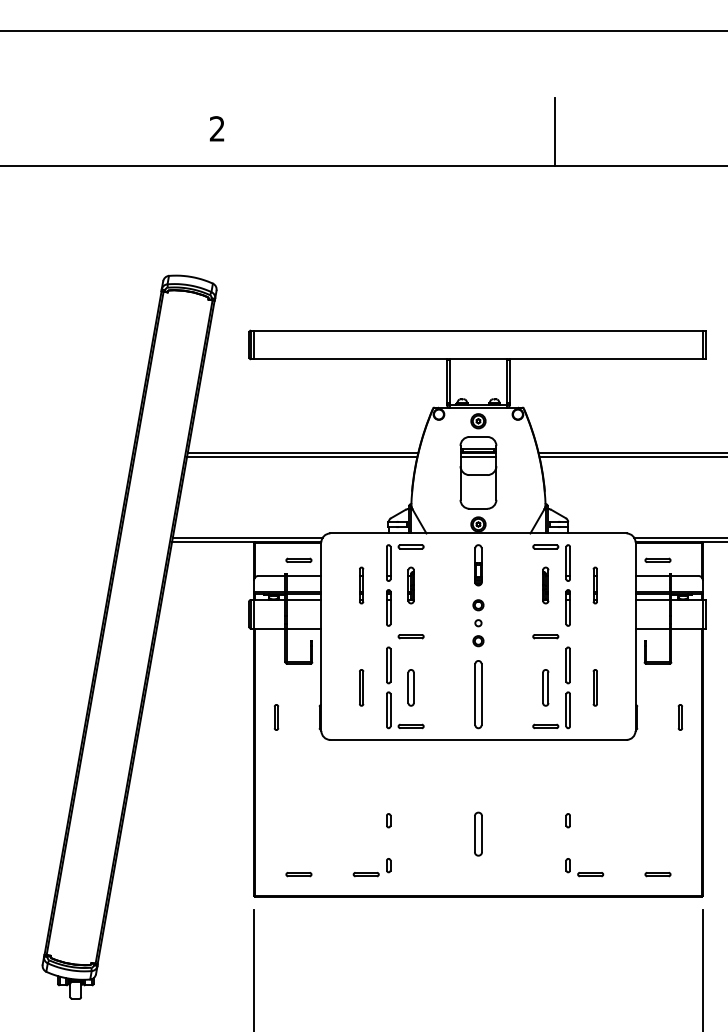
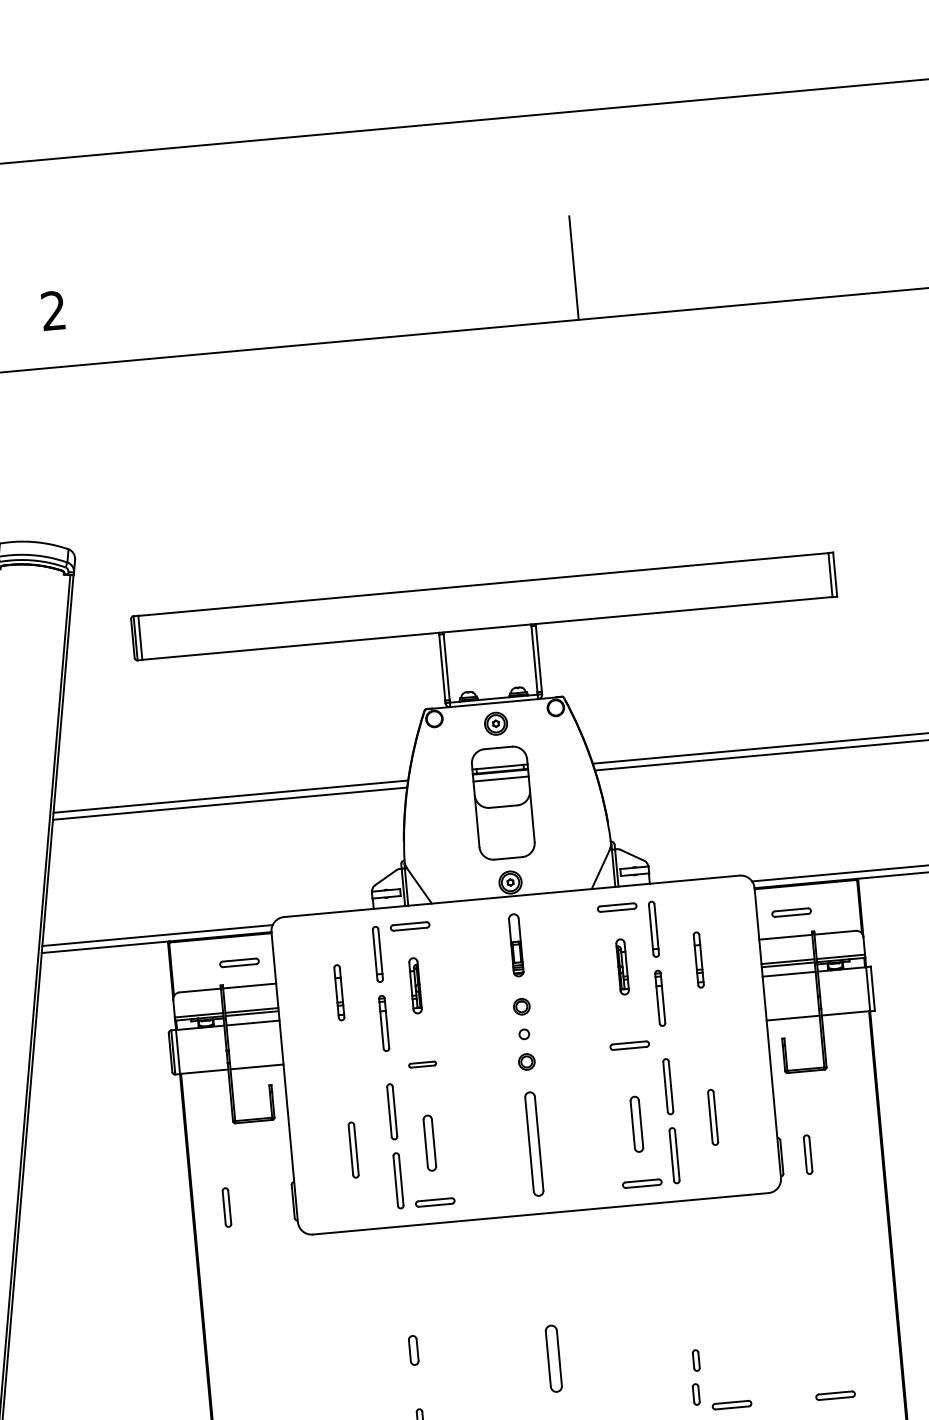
part: (410, 636) -> (421, 1064), size x0.7
part: (679, 717) -> (806, 1154), moved
part: (388, 820) -> (413, 1350), size x1.4
part: (567, 820) -> (695, 1360), moved

